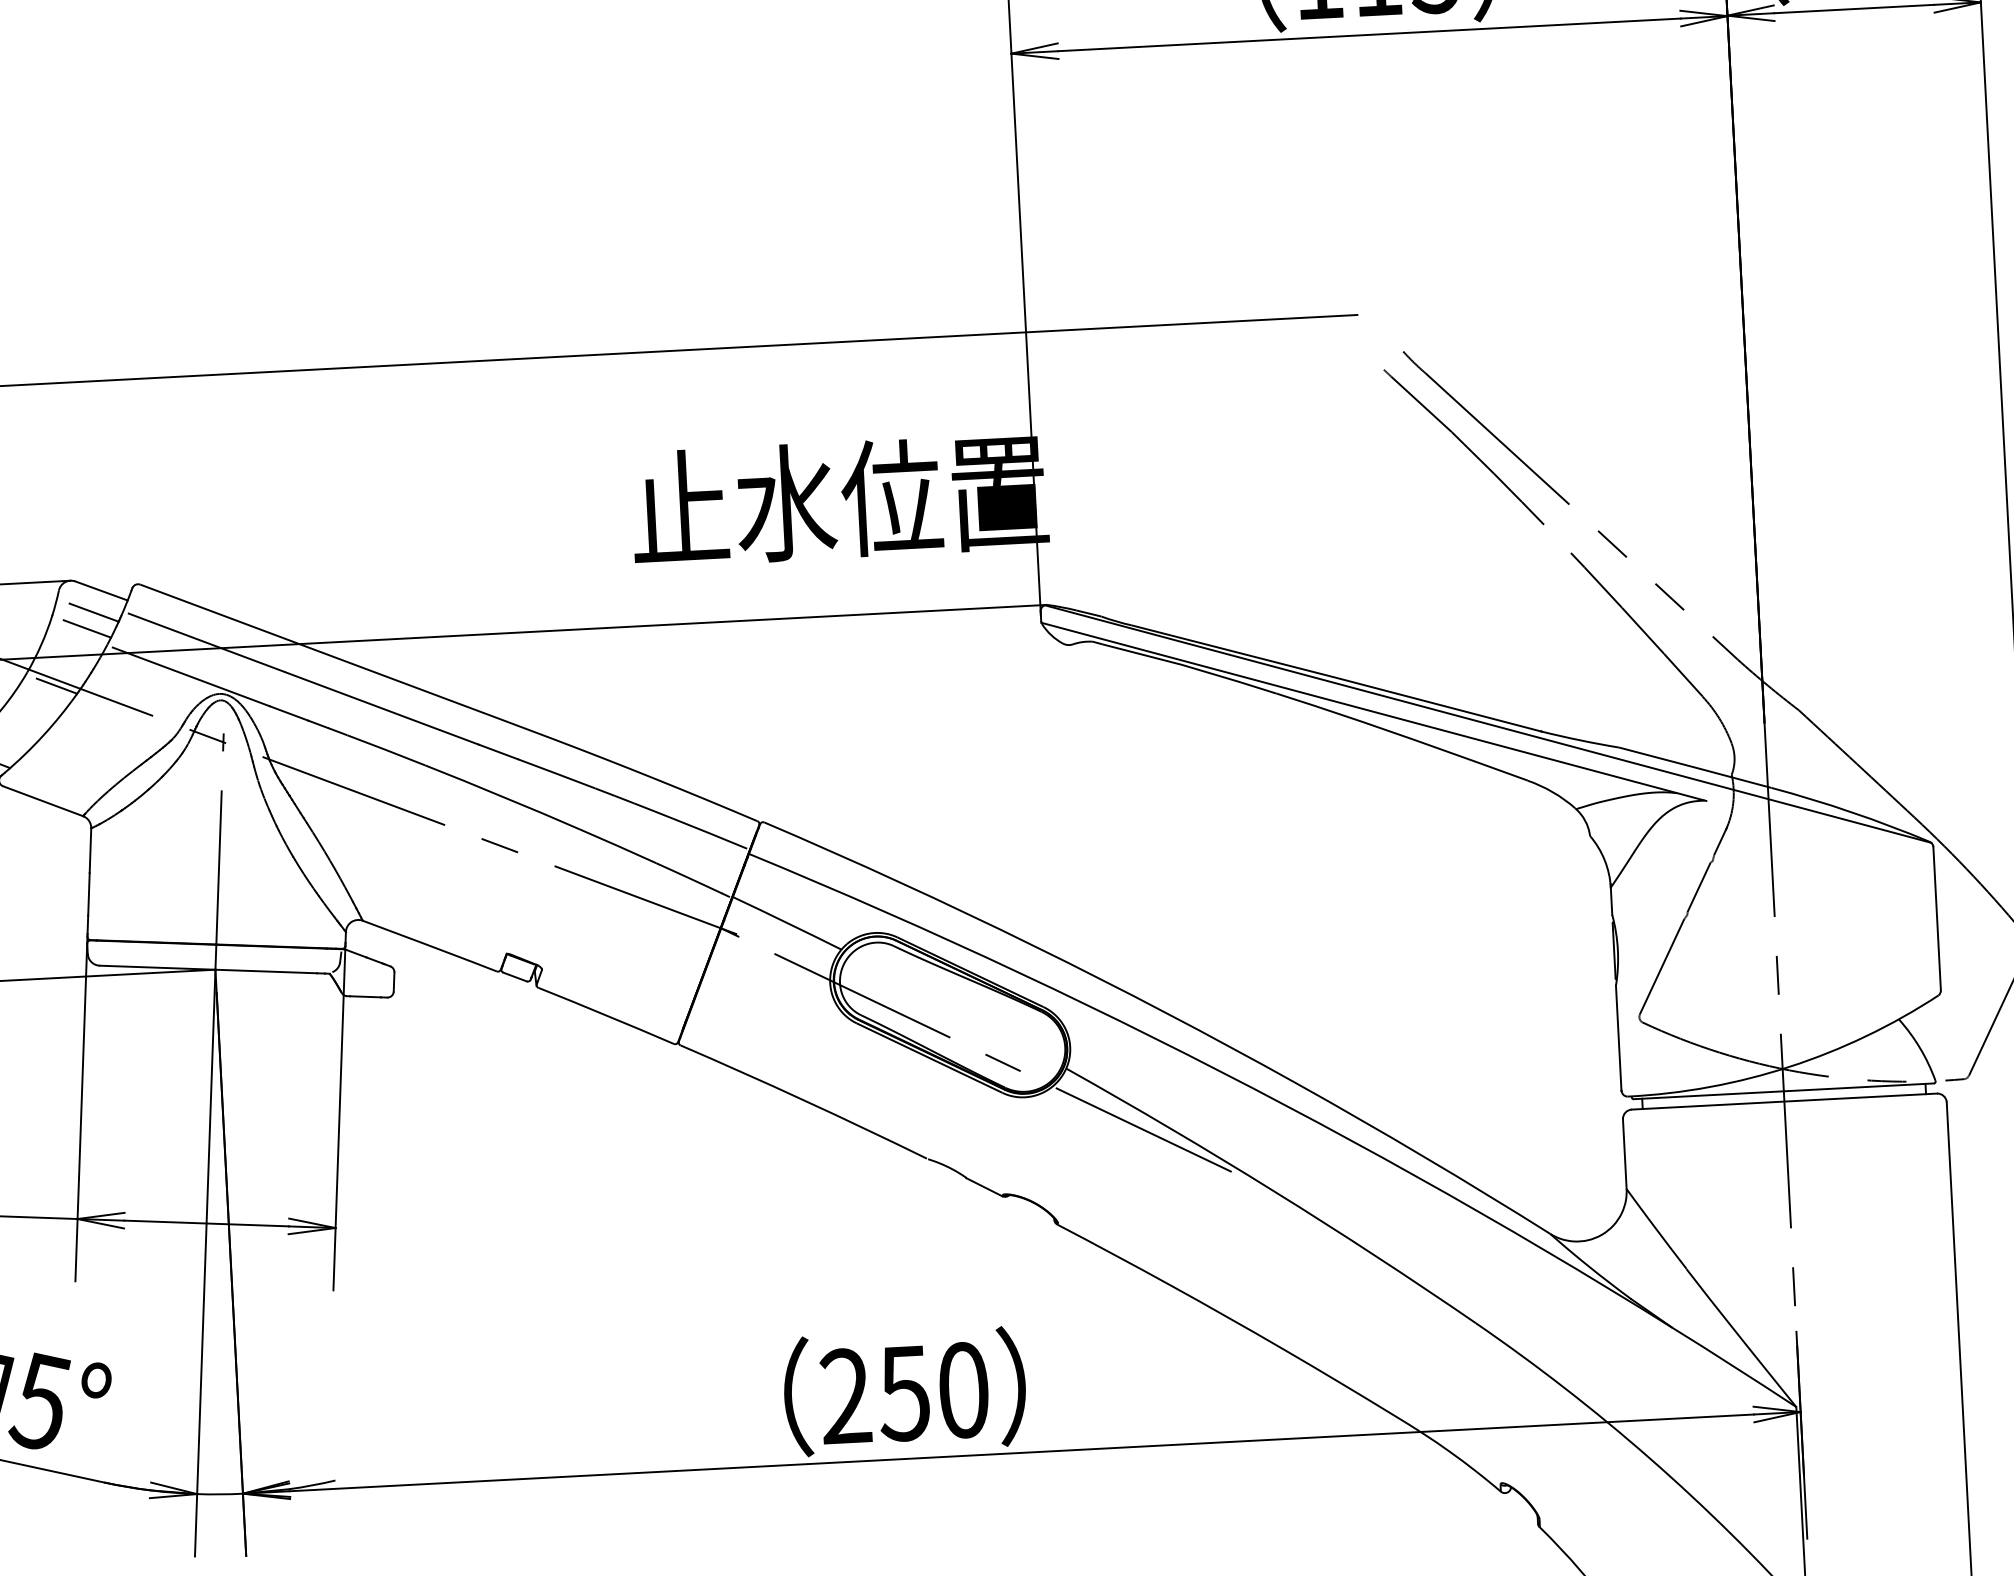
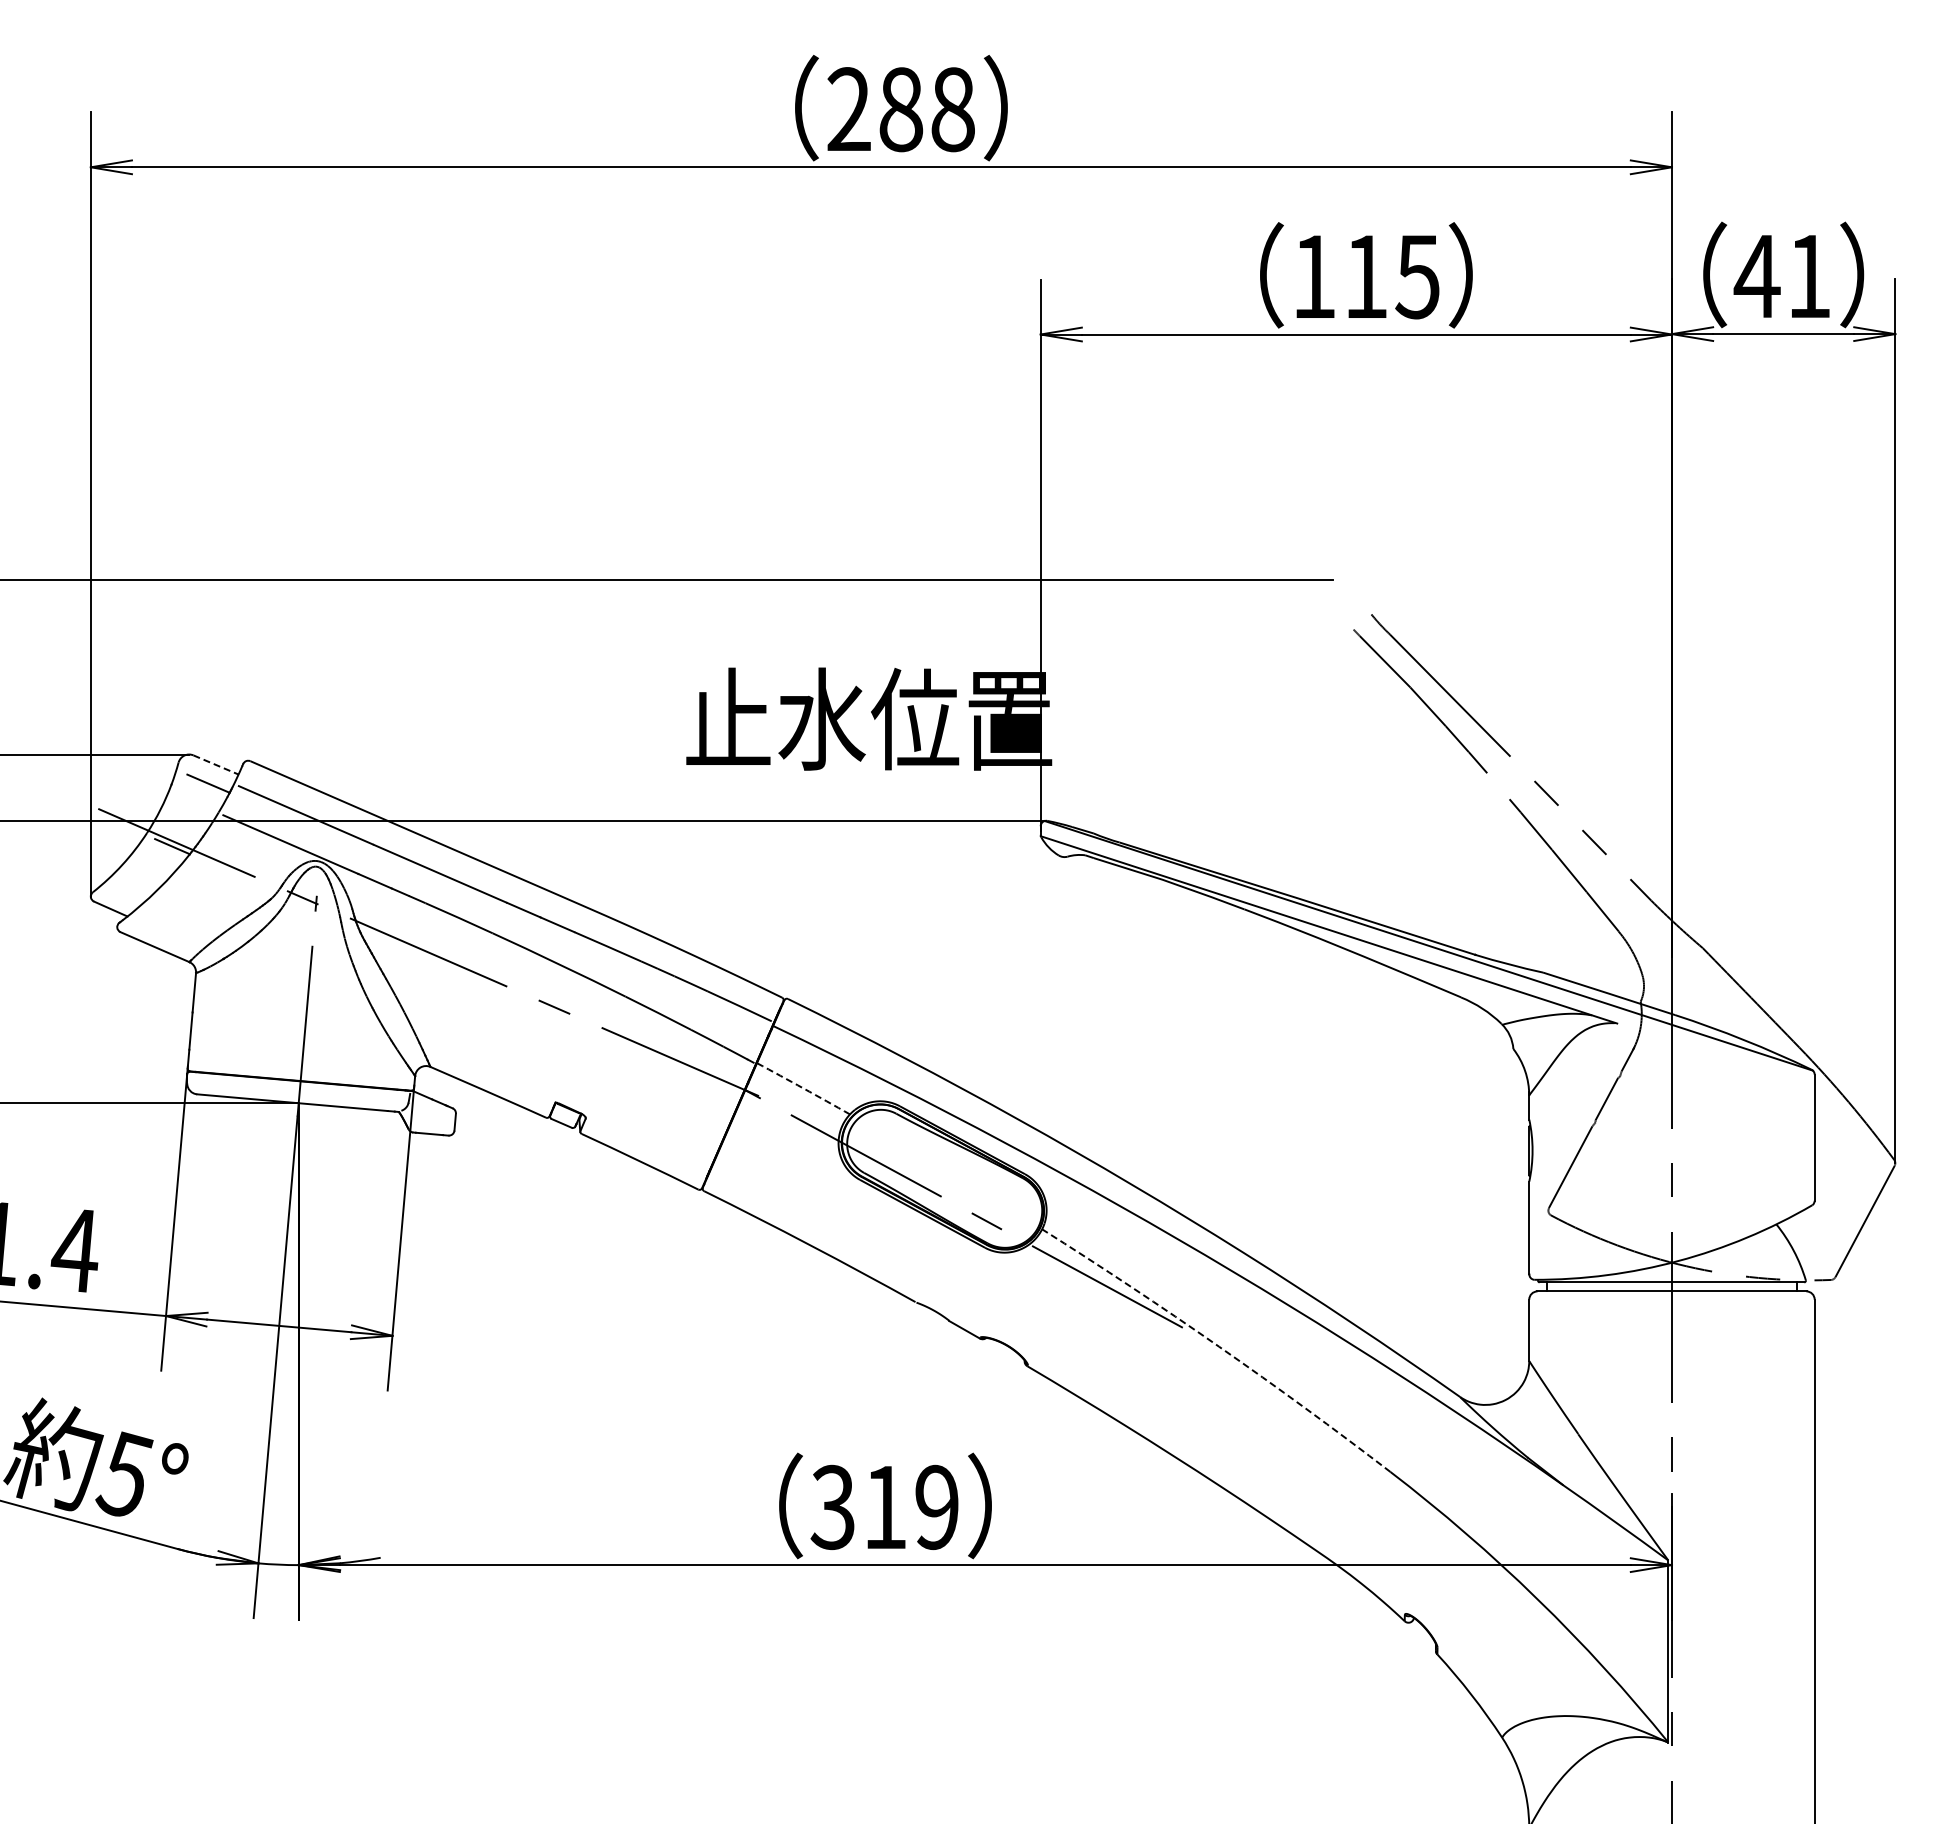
line: (102, 590) -> (216, 764), solid -> dashed
line: (87, 628) -> (201, 797), removed
arc: (787, 923) -> (803, 1088), solid -> dashed
arc: (1274, 1190) -> (1219, 1346), solid -> dashed
text: (903, 1393) -> (884, 1507), 250 -> 319

